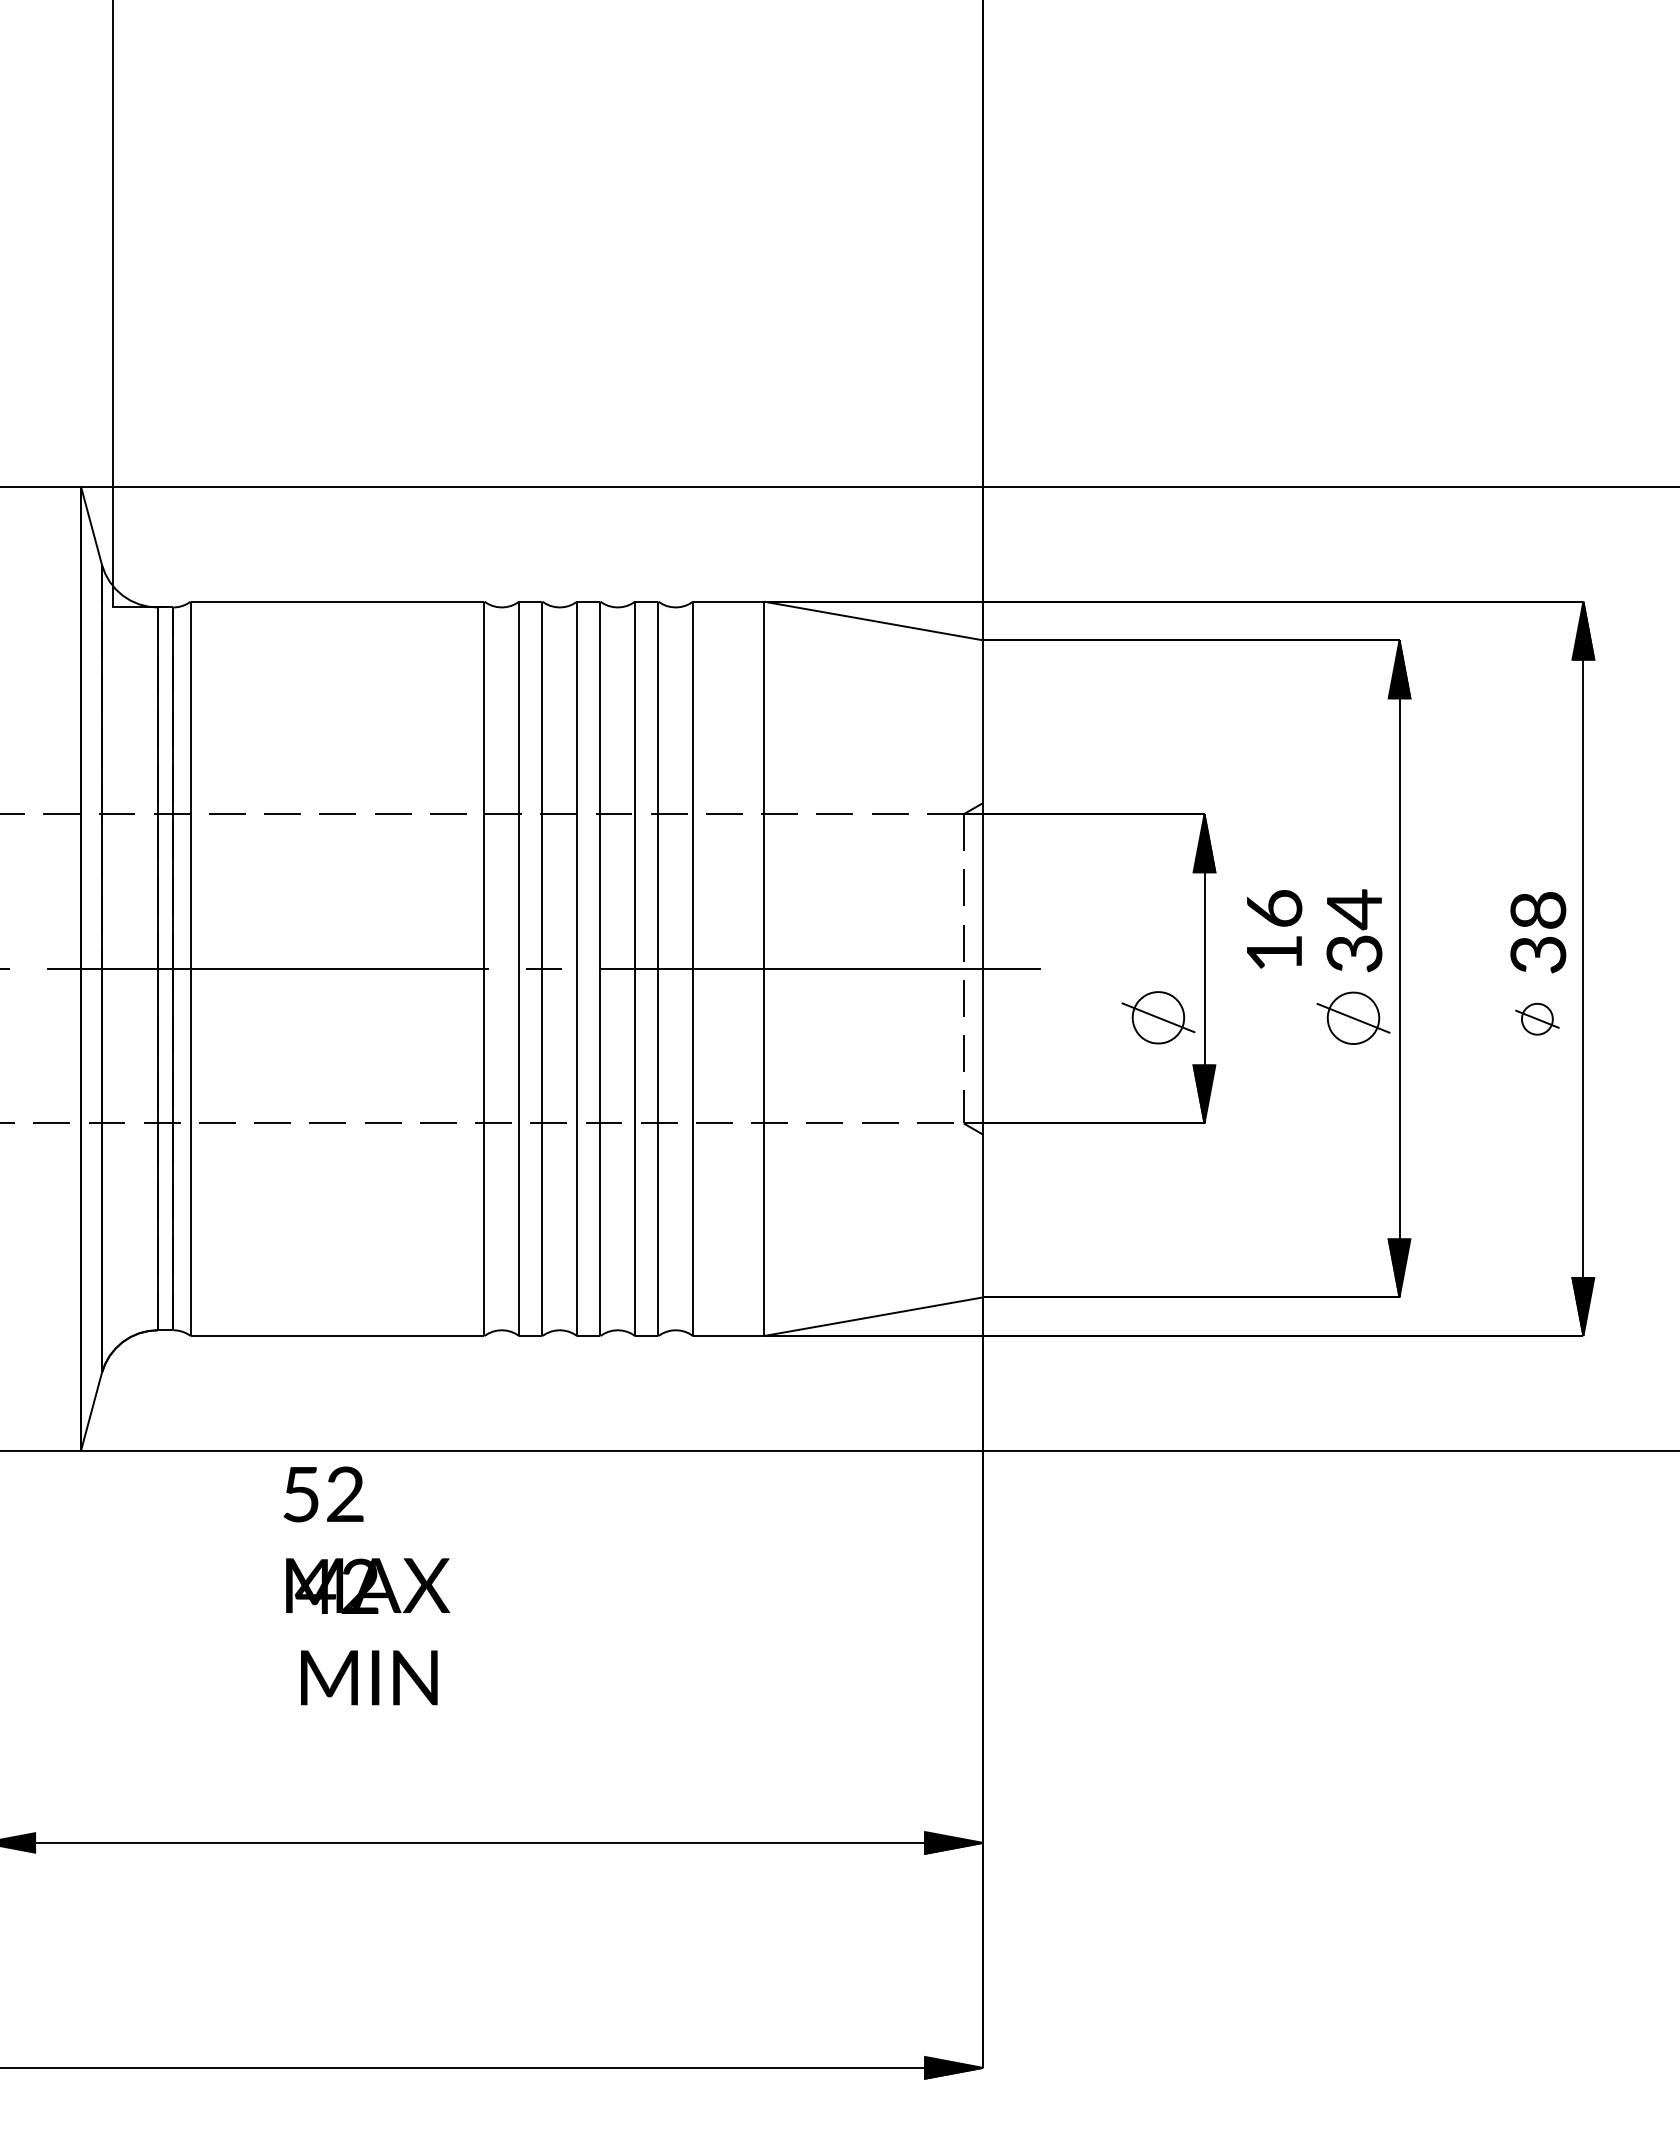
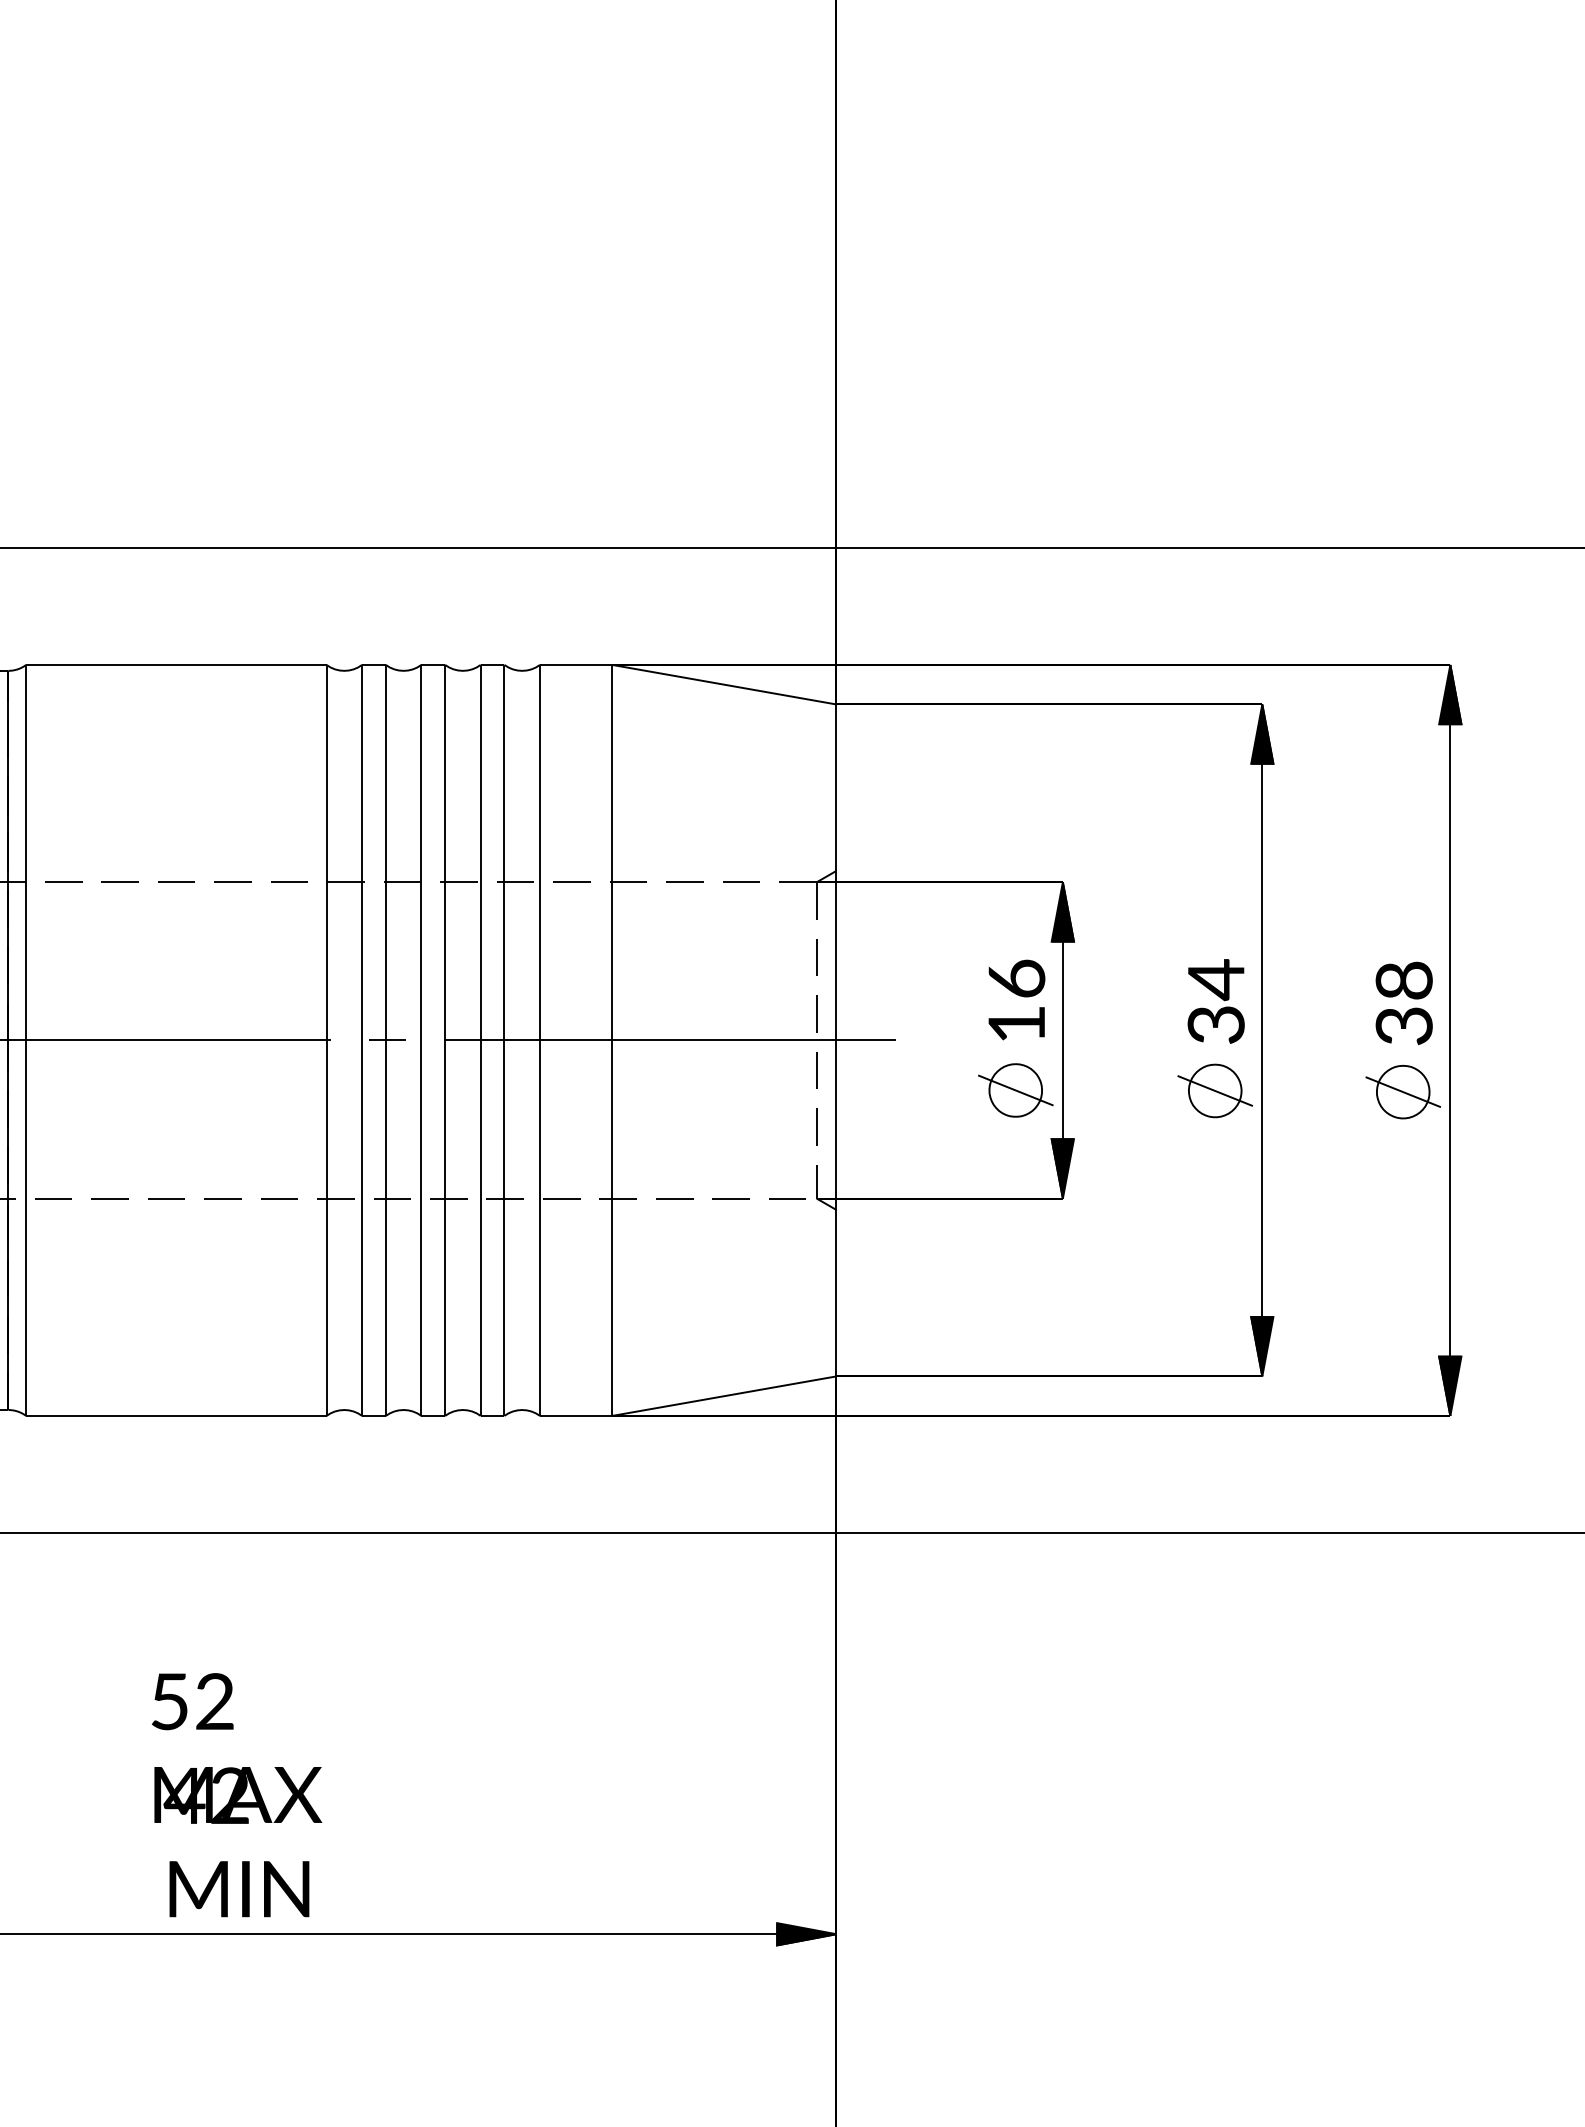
text: (1274, 929) -> (1016, 1000), moved
part: (1537, 1018) -> (1403, 1091), size x1.67
text: (366, 1585) -> (236, 1794), moved

